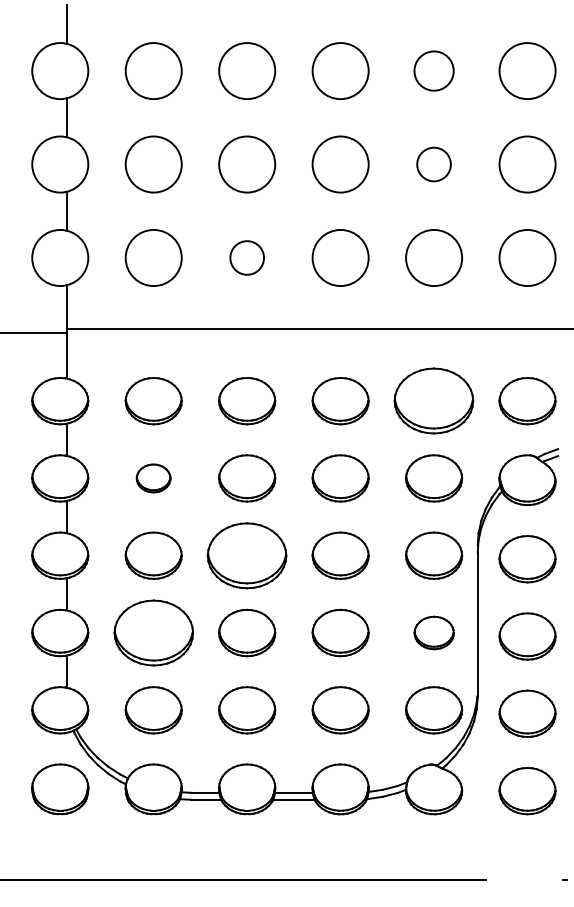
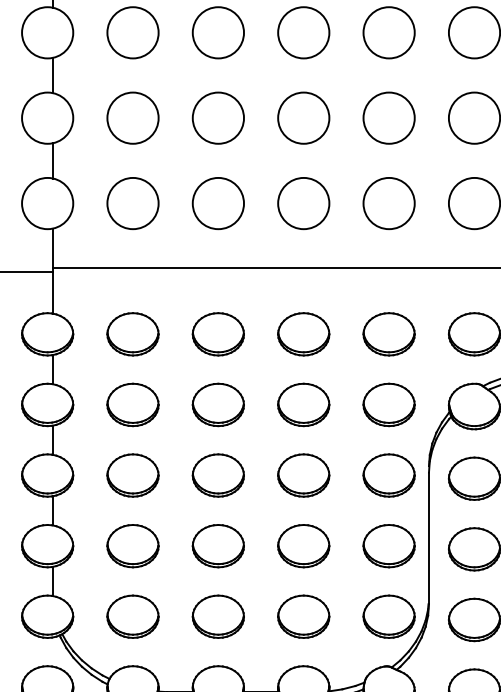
circle: (434, 71) -> (389, 33), size x1.43
circle: (433, 164) -> (388, 118), size x1.67
circle: (247, 257) -> (218, 203), size x1.67
part: (434, 401) -> (389, 334), size x0.71
part: (153, 478) -> (132, 404), size x1.67
part: (247, 555) -> (218, 475), size x0.71
part: (153, 632) -> (132, 545), size x0.71
part: (434, 632) -> (389, 545), size x1.43

